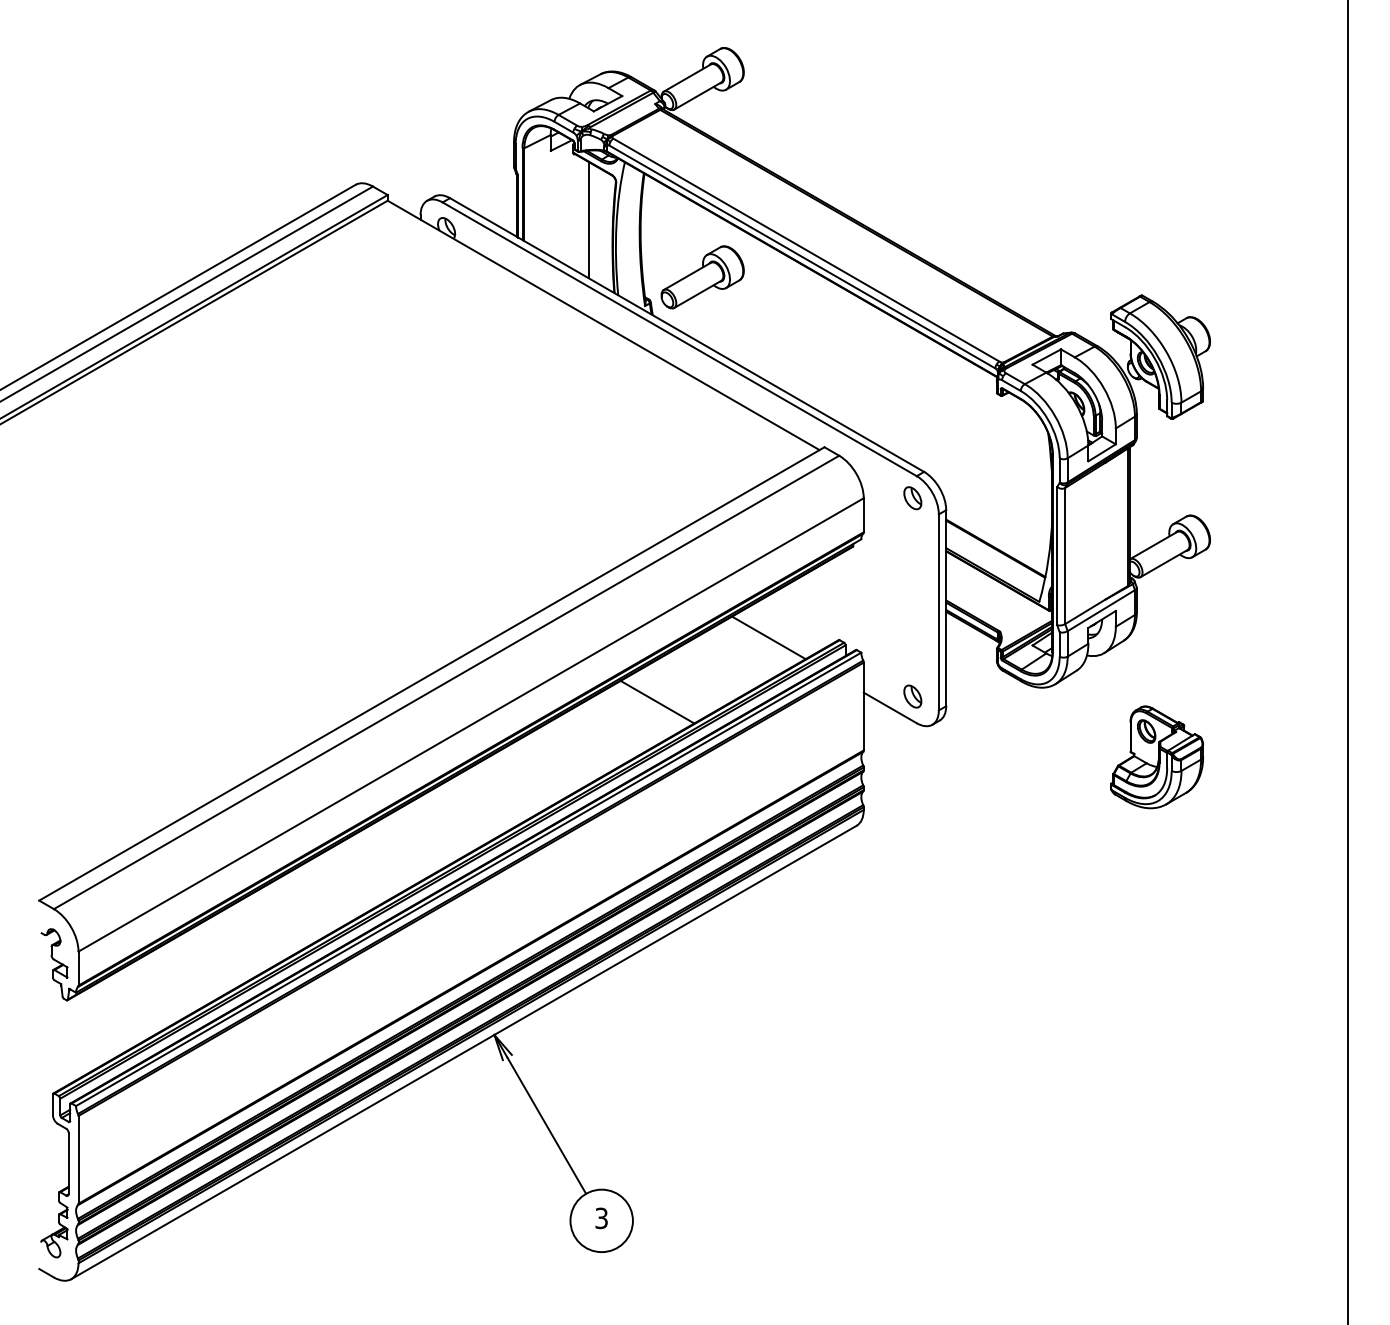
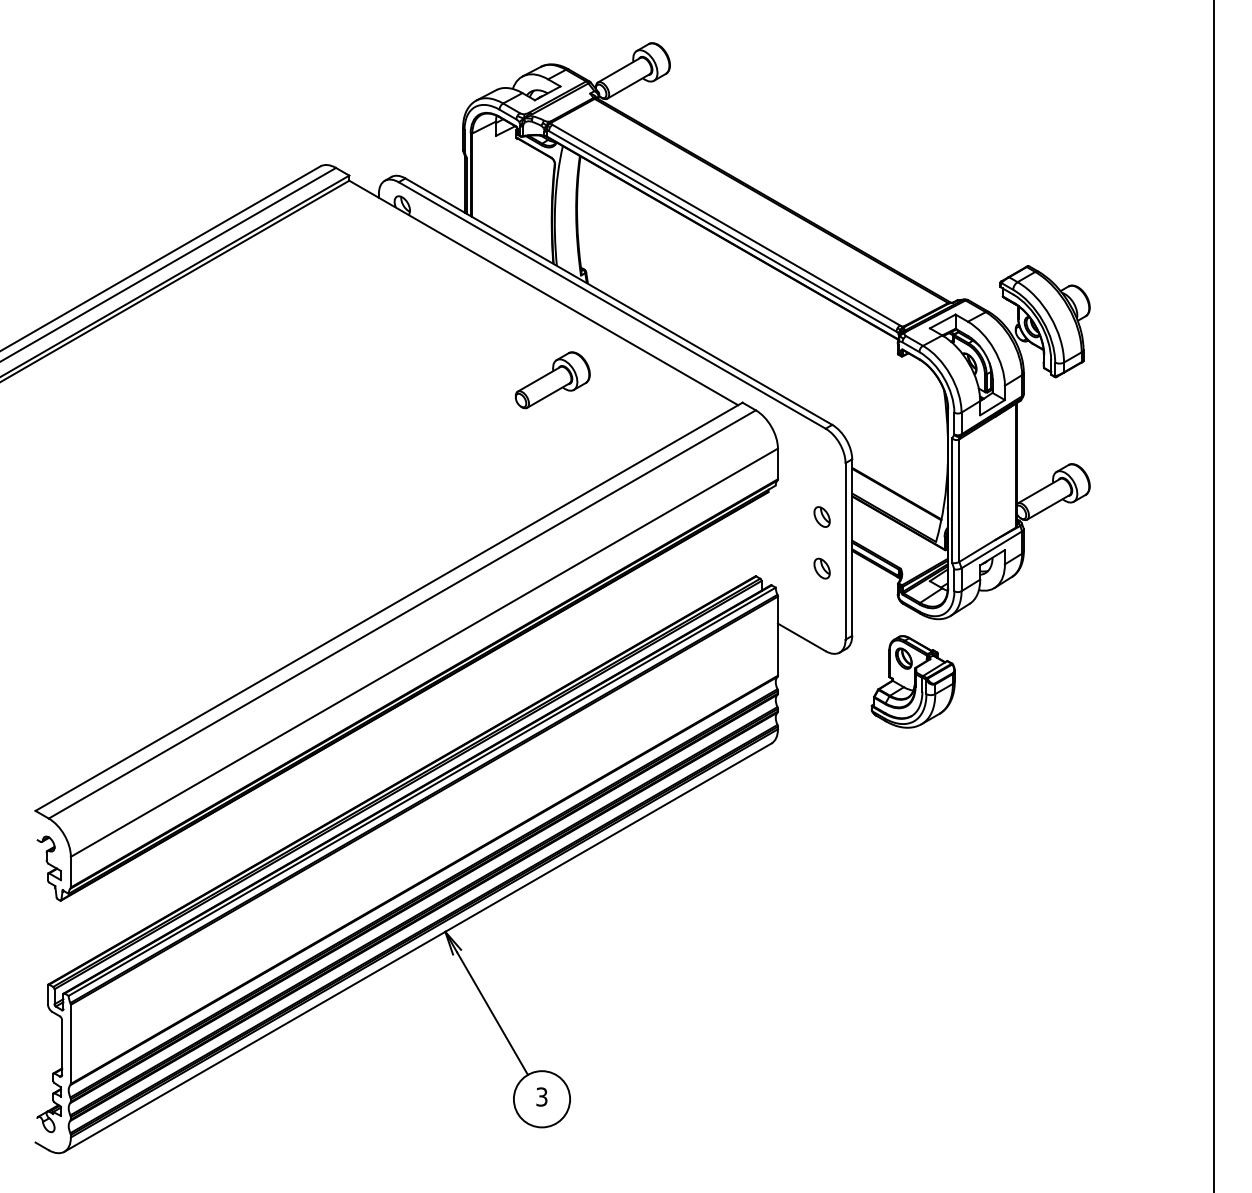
line: (589, 220) -> (531, 198), removed
part: (702, 277) -> (552, 380), moved
part: (912, 498) -> (821, 517), moved
line: (768, 637) -> (692, 573), removed
part: (912, 696) -> (821, 568), moved
line: (657, 701) -> (592, 631), removed
part: (1157, 757) -> (913, 682), moved

